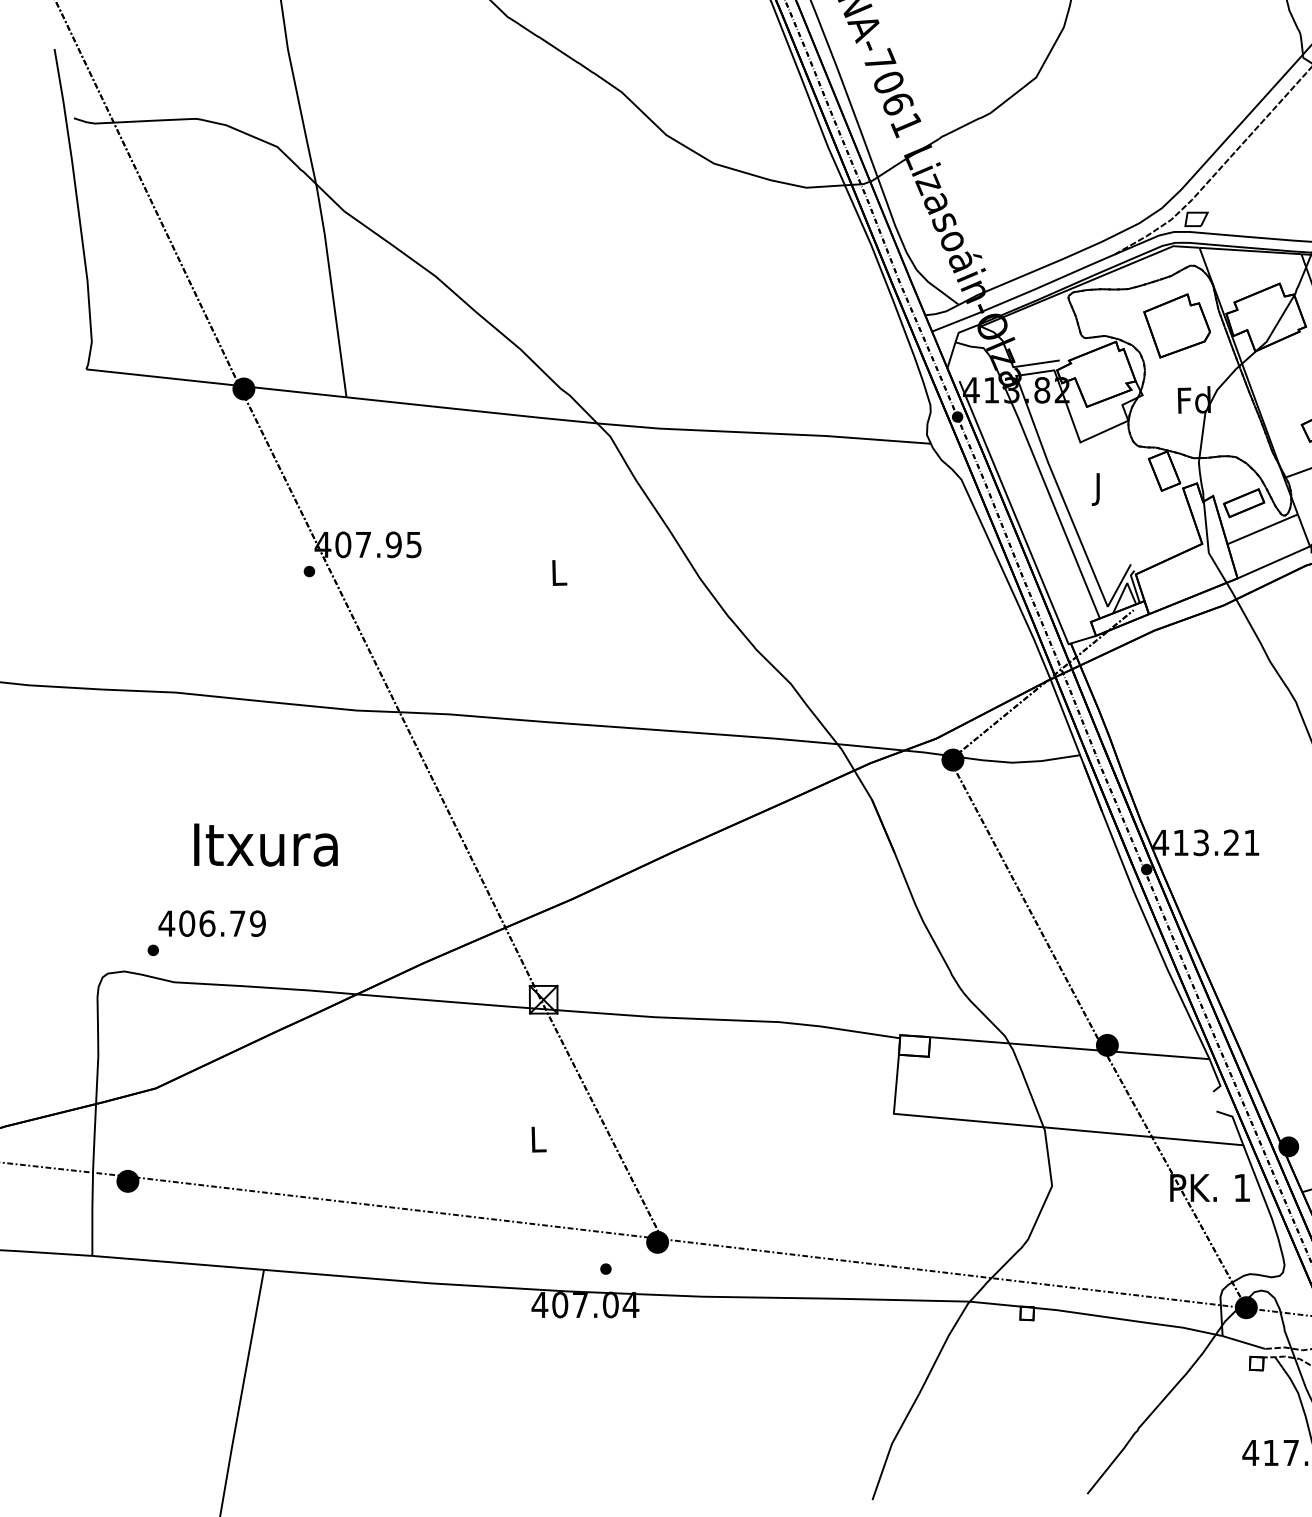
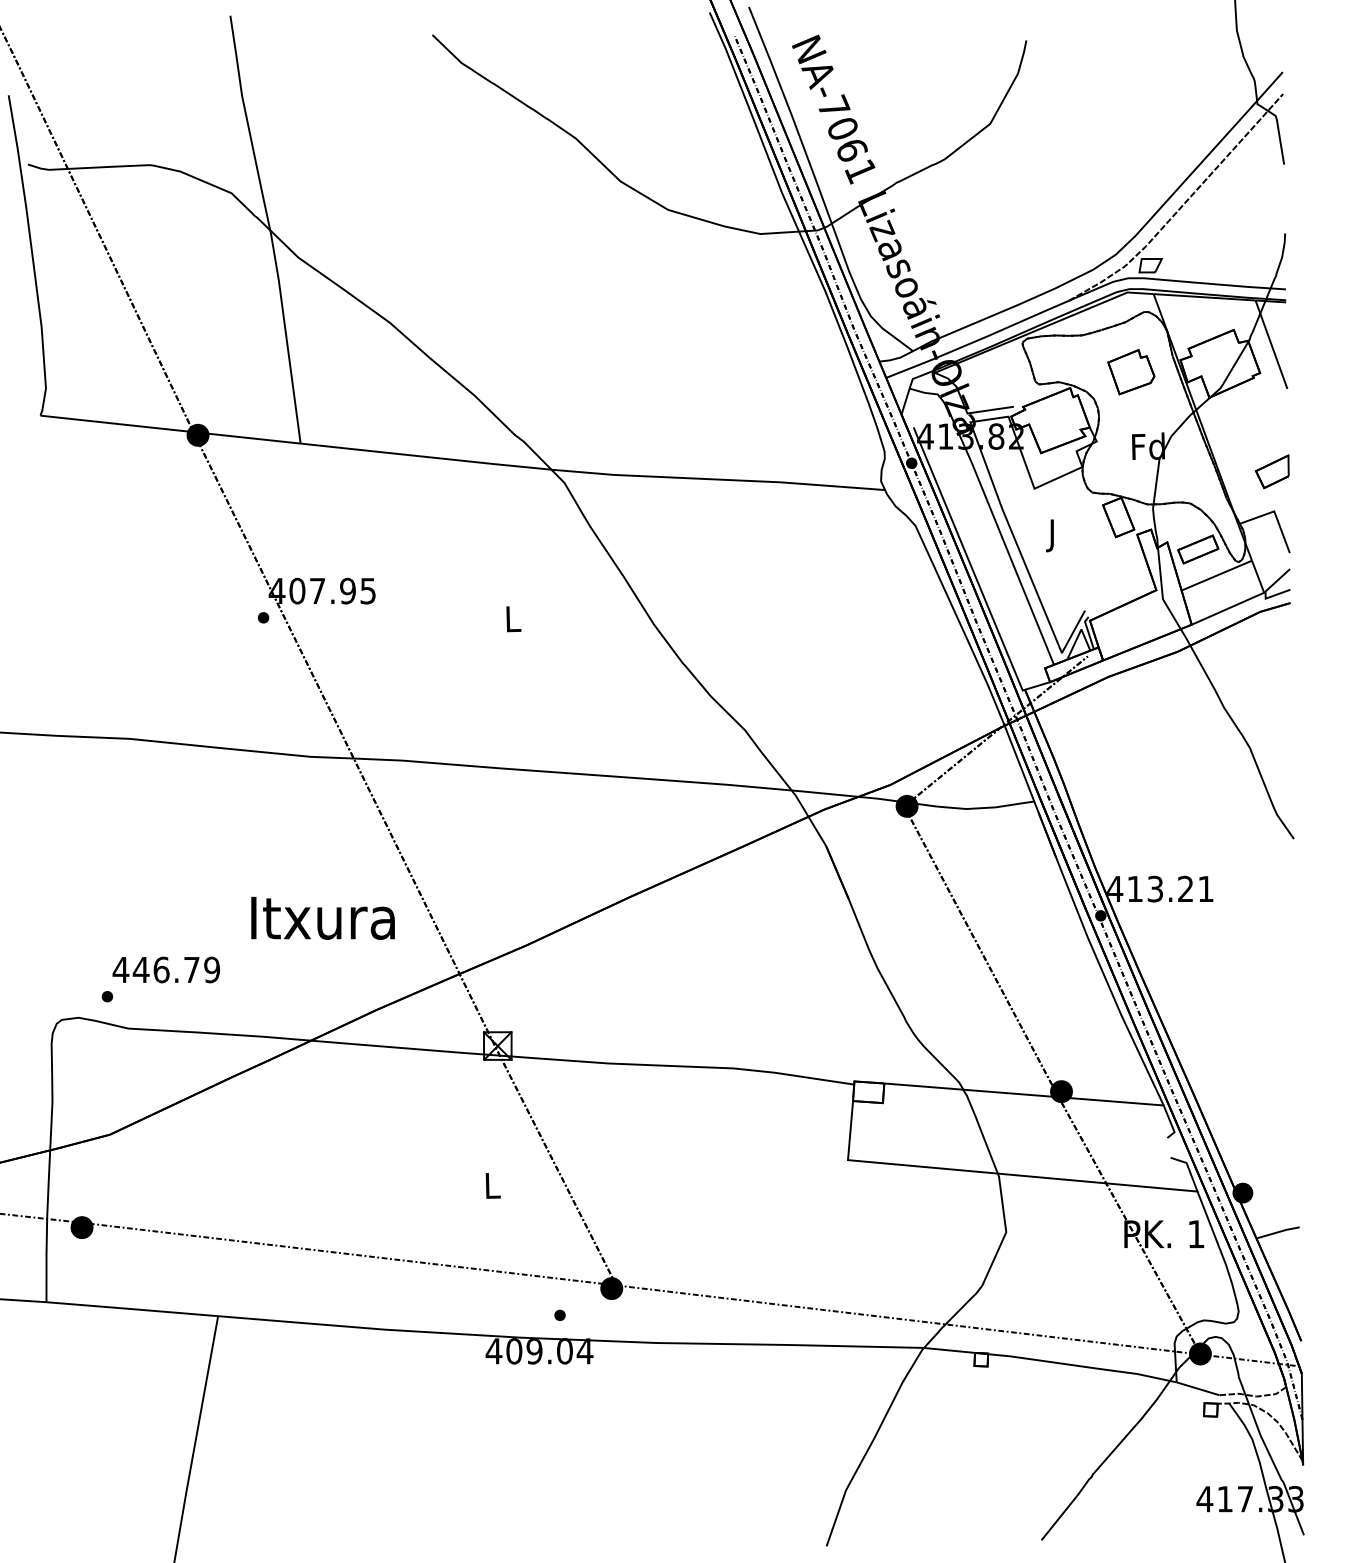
part: (1177, 325) -> (1131, 371), size x0.7
text: (265, 844) -> (322, 917), moved
text: (186, 923) -> (140, 969), 406.79 -> 446.79
text: (580, 1305) -> (534, 1351), 407.04 -> 409.04

